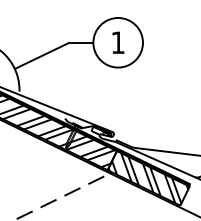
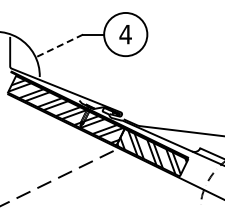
text: (117, 42) -> (125, 34), 1 -> 4
line: (42, 56) -> (59, 46), solid -> dashed

